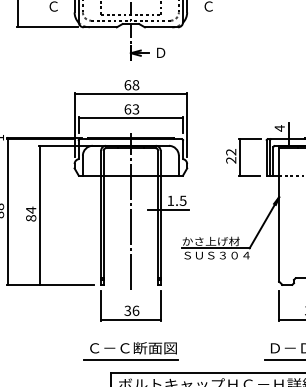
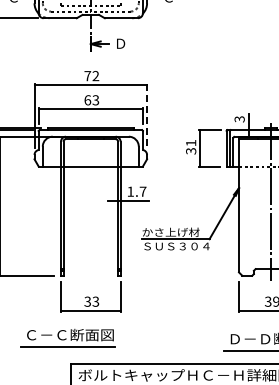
text: (131, 85) -> (91, 76), 68 -> 72
line: (187, 125) -> (147, 116), solid -> dashed
text: (279, 128) -> (239, 119), 4 -> 3
text: (231, 156) -> (191, 147), 22 -> 31
text: (182, 200) -> (142, 191), 1.5 -> 1.7
line: (130, 210) -> (90, 201), removed
text: (135, 310) -> (95, 301), 36 -> 33
part: (130, 351) -> (67, 338), moved

